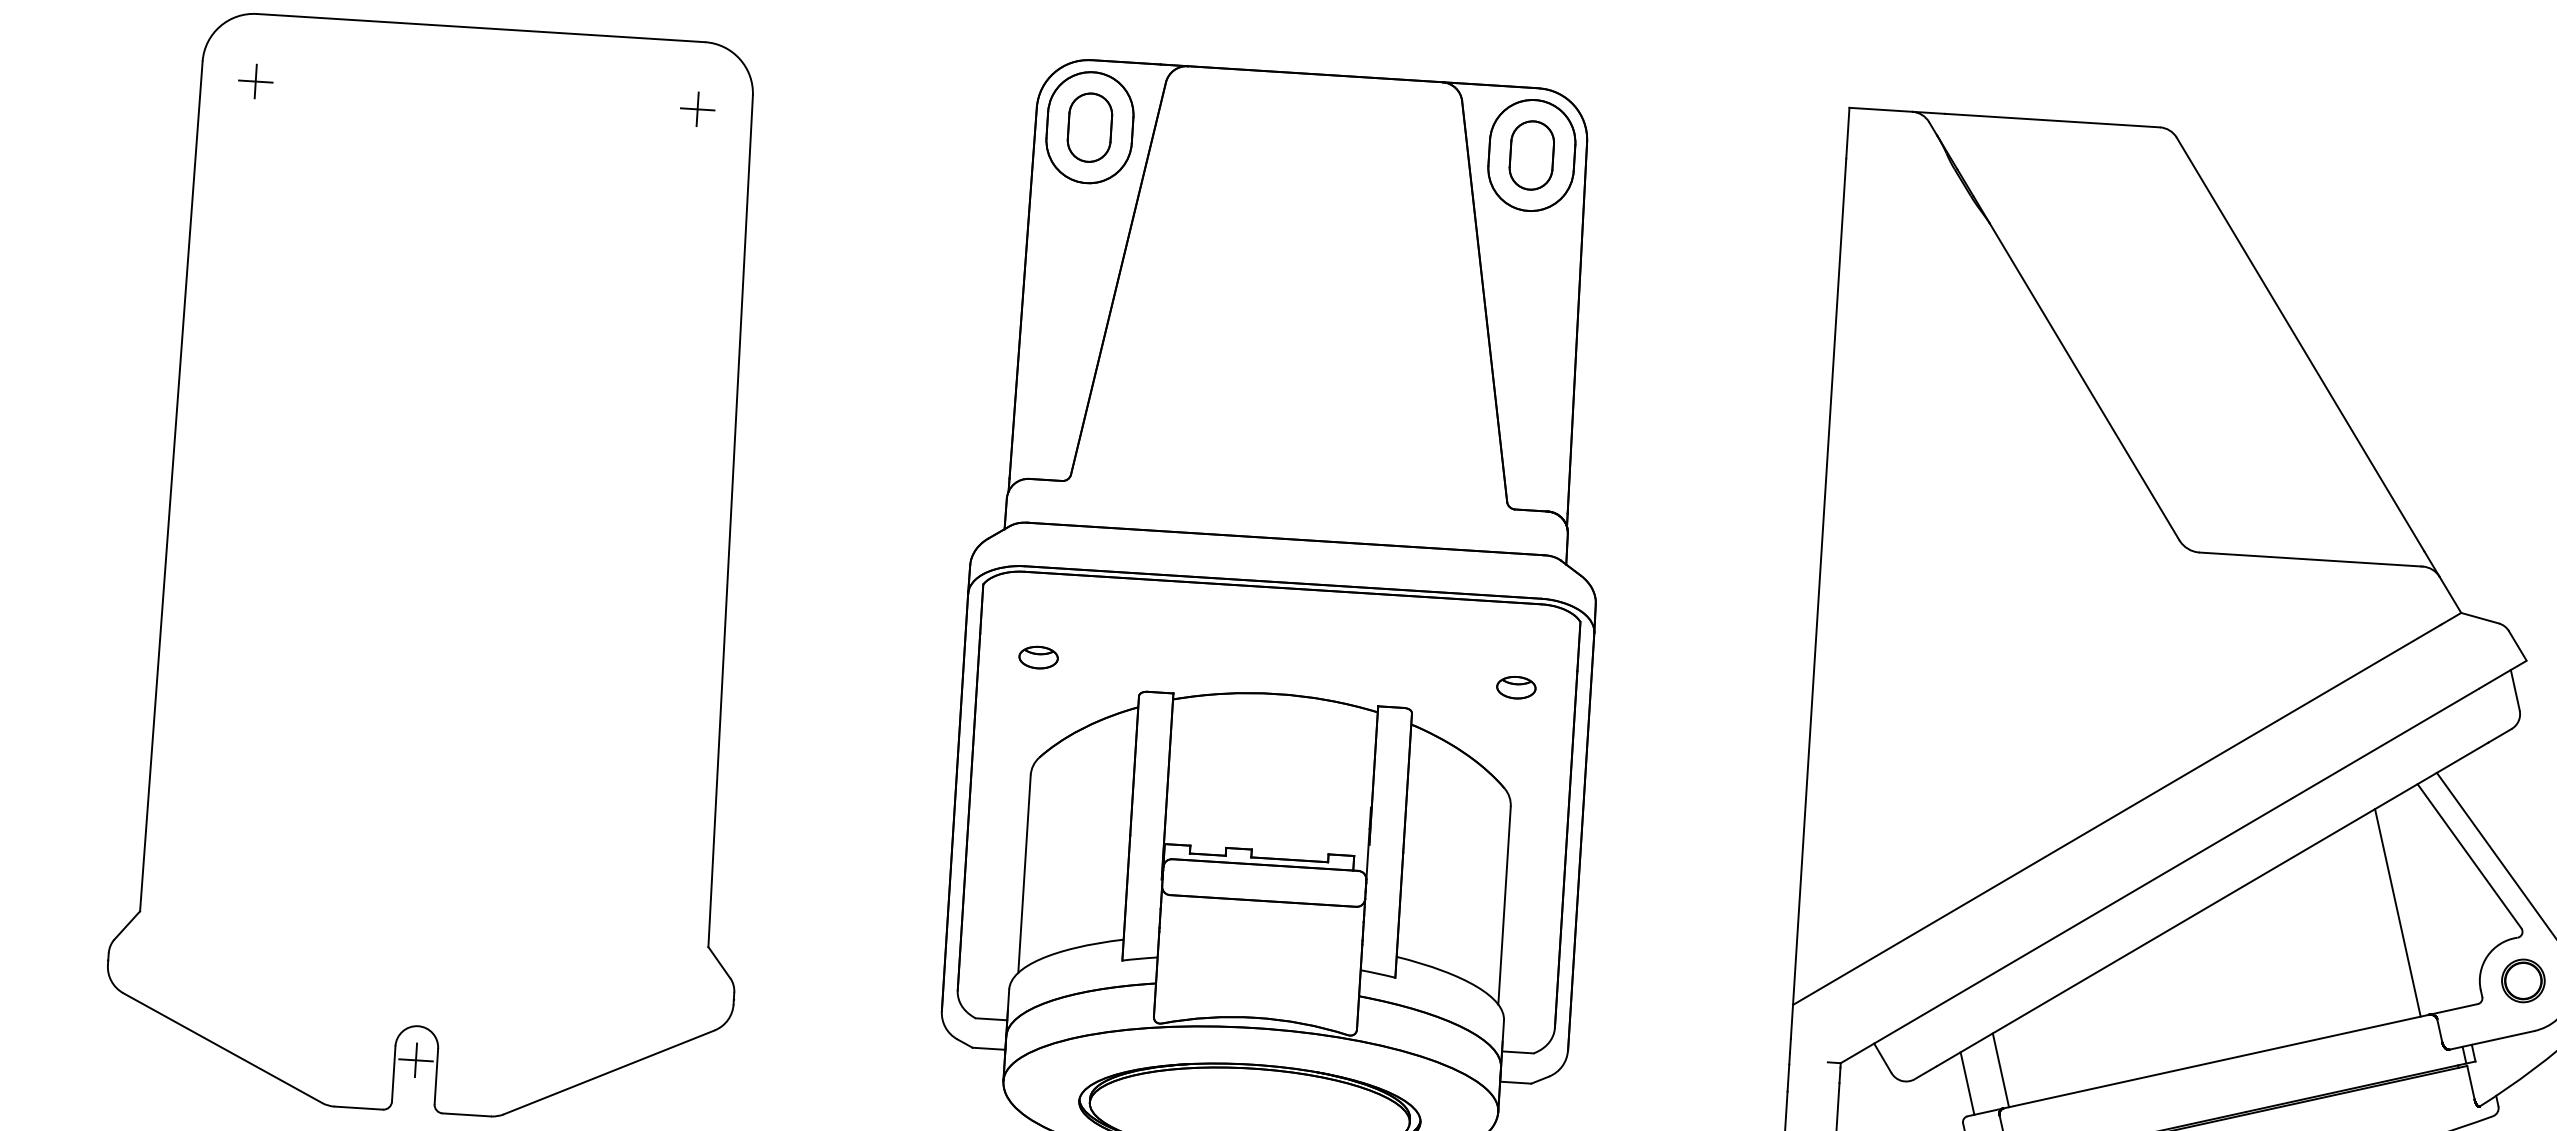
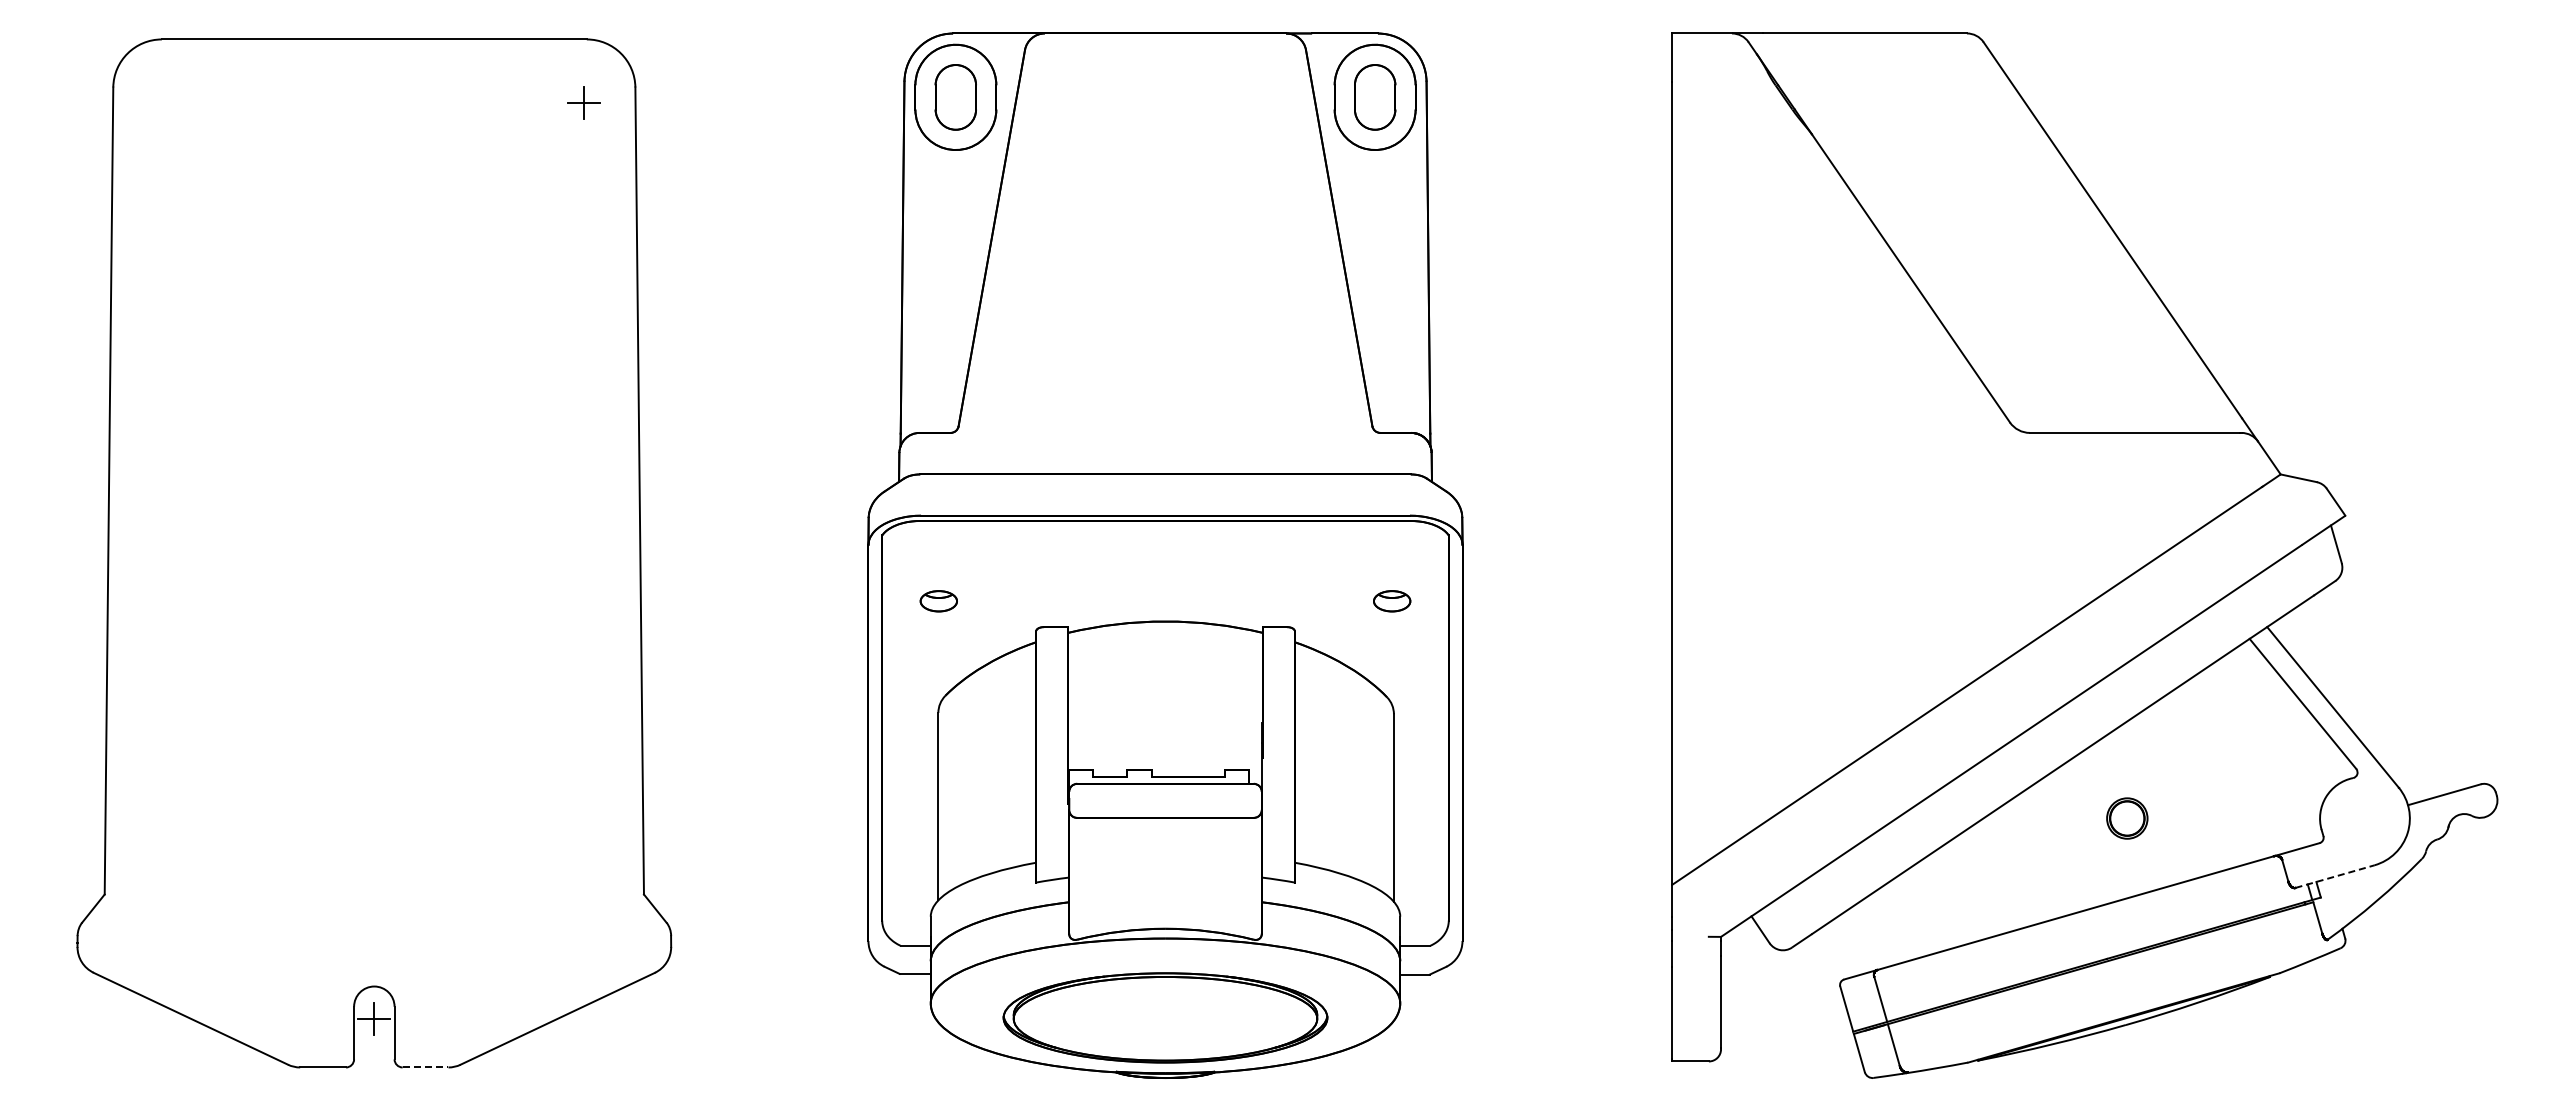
part: (255, 80) -> (164, 102), removed
line: (2397, 912) -> (2238, 761), removed
part: (2523, 980) -> (2127, 818), moved
line: (2492, 1040) -> (2335, 876), solid -> dashed
line: (2000, 1069) -> (1872, 933), removed
line: (1966, 1083) -> (1841, 948), removed
line: (466, 1114) -> (425, 1067), solid -> dashed

